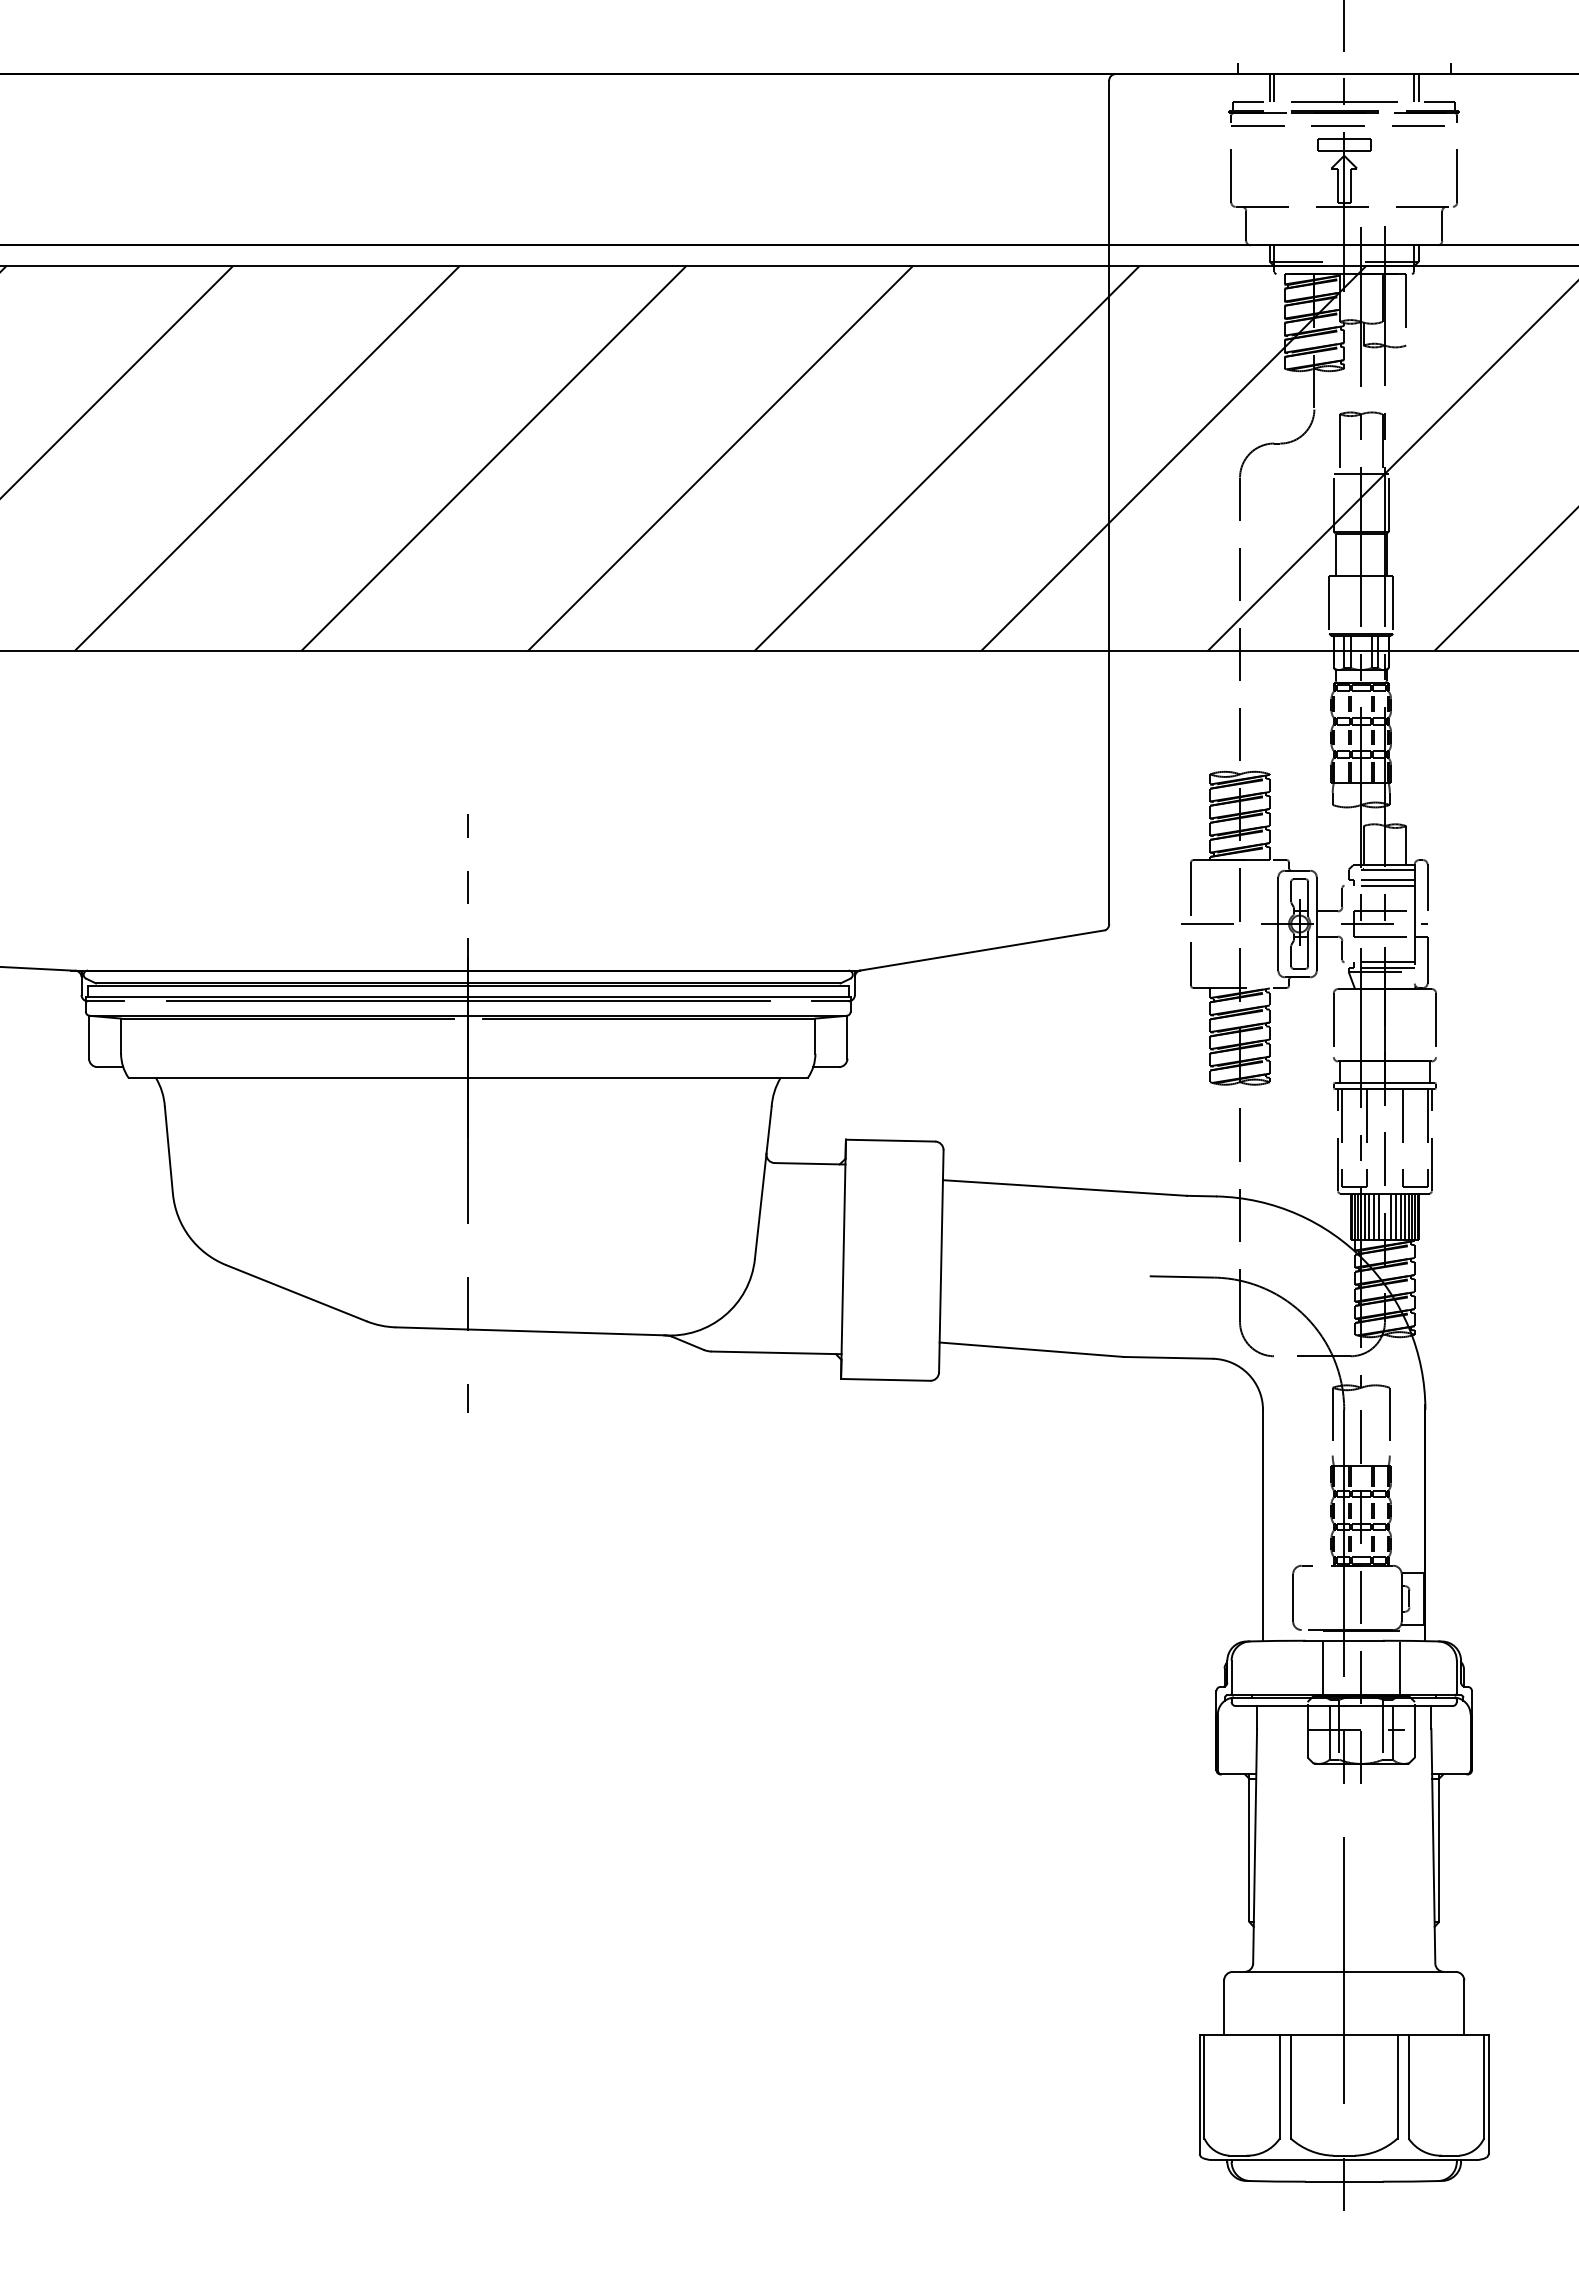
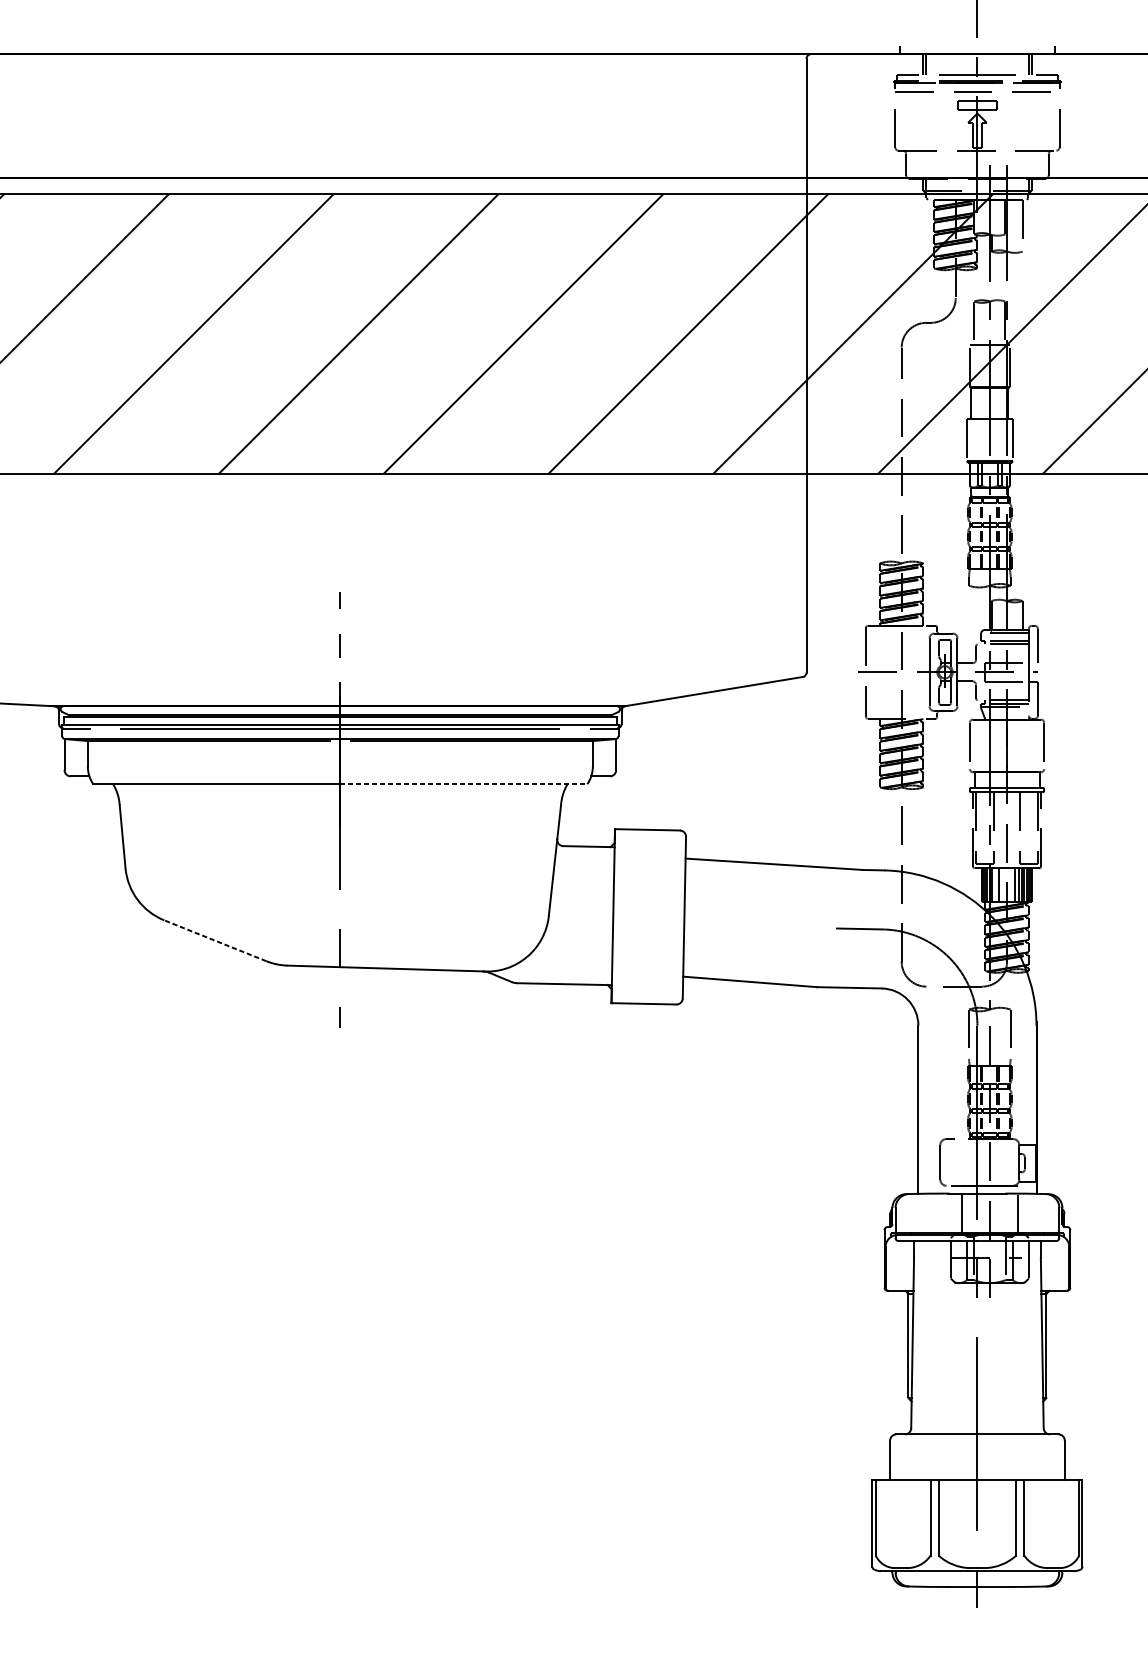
line: (638, 1077) -> (464, 783), solid -> dashed
line: (1369, 1216) -> (995, 885), removed
line: (1378, 1216) -> (1002, 885), removed
line: (1390, 1216) -> (1011, 885), removed
line: (296, 1293) -> (215, 941), solid -> dashed

